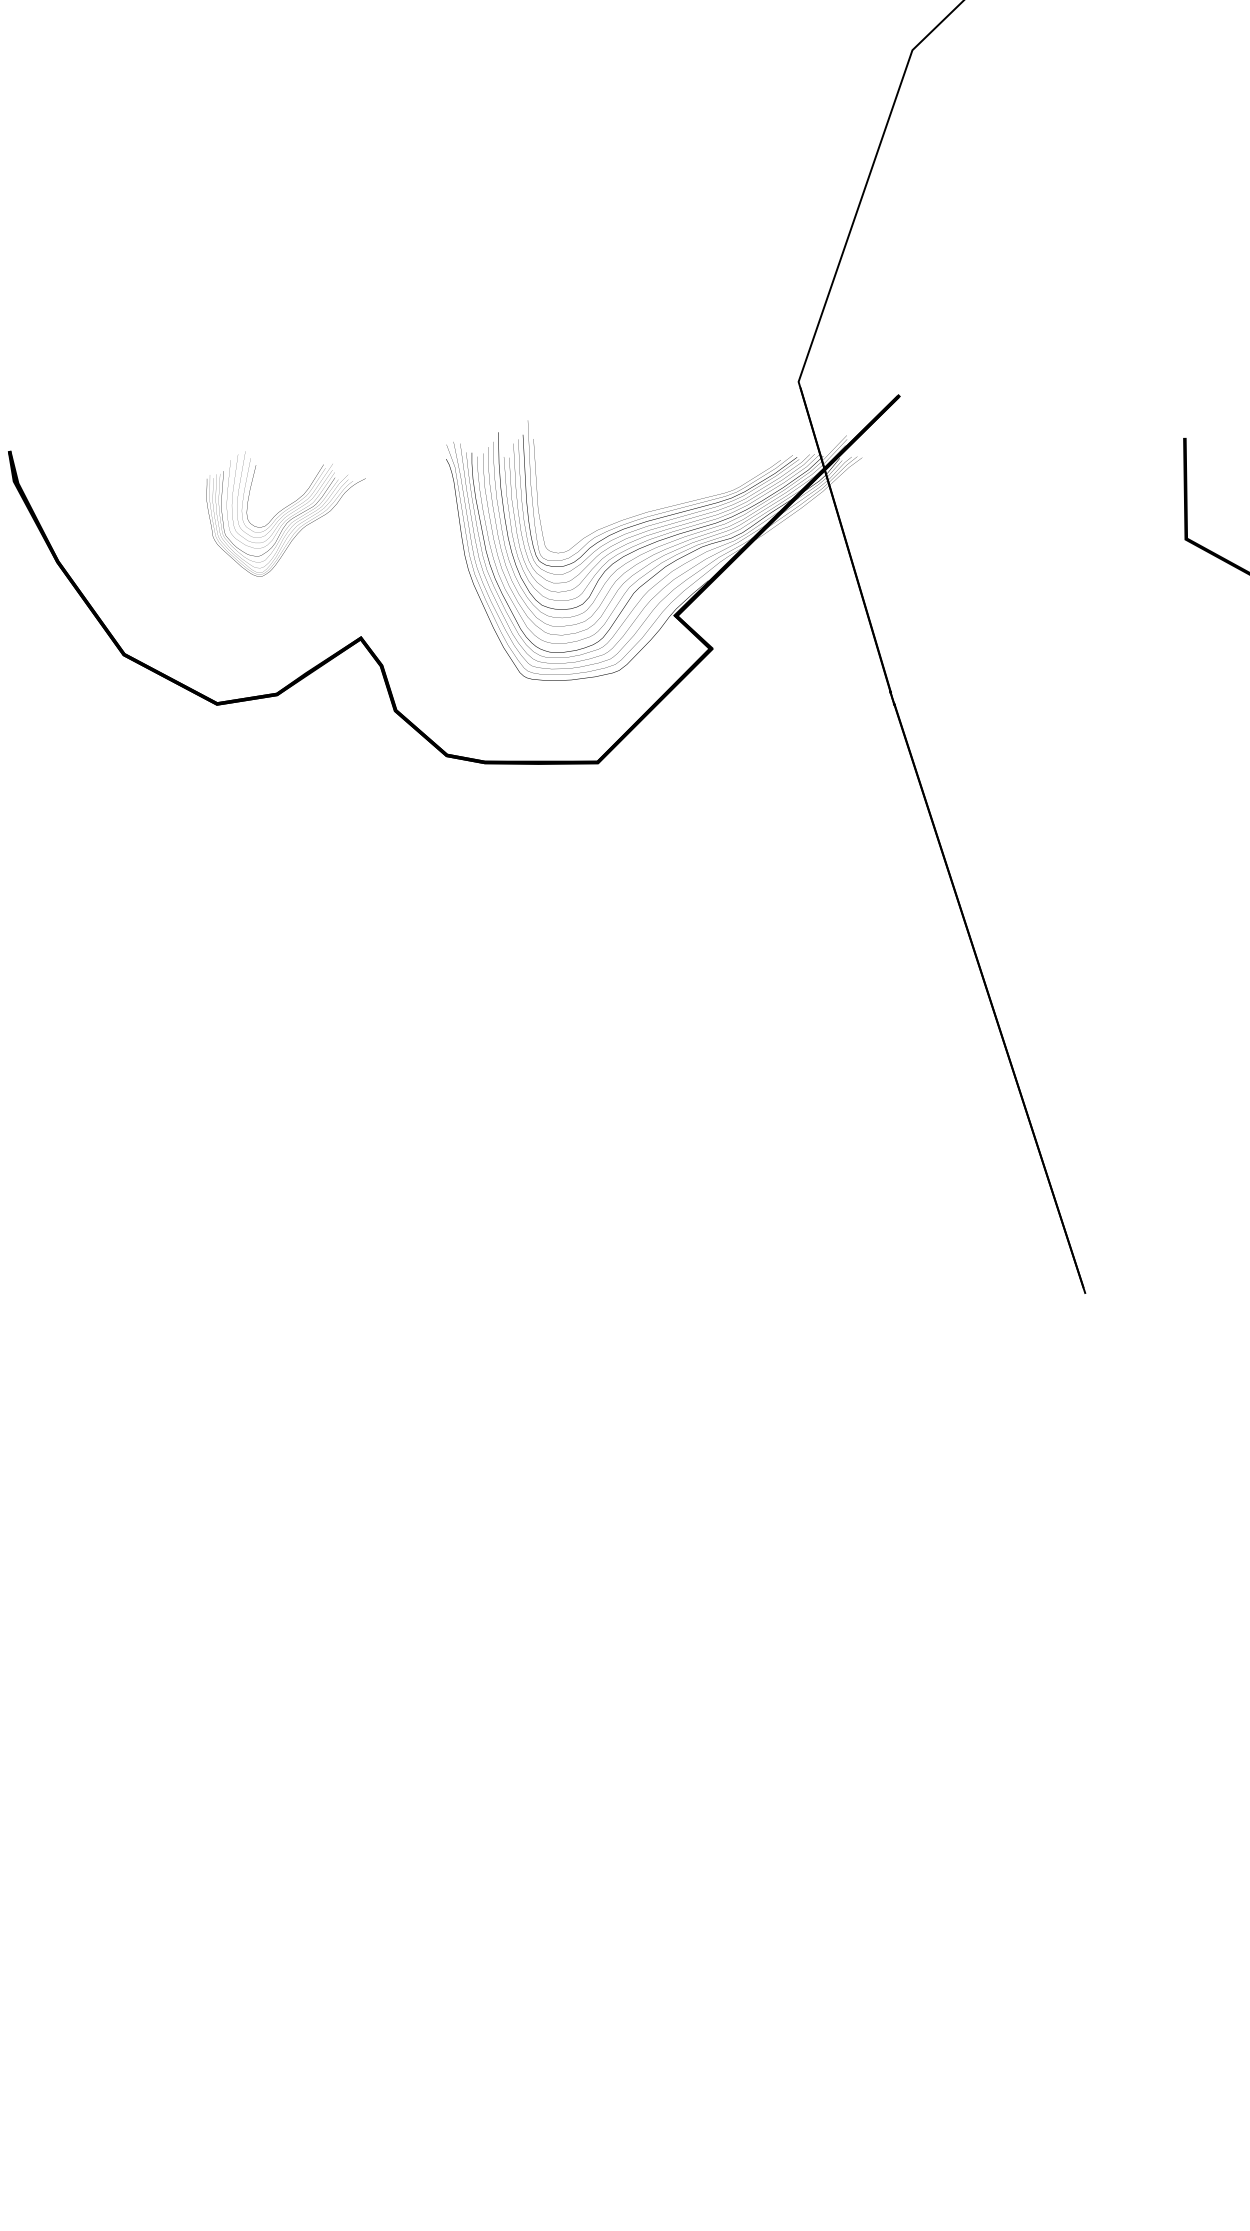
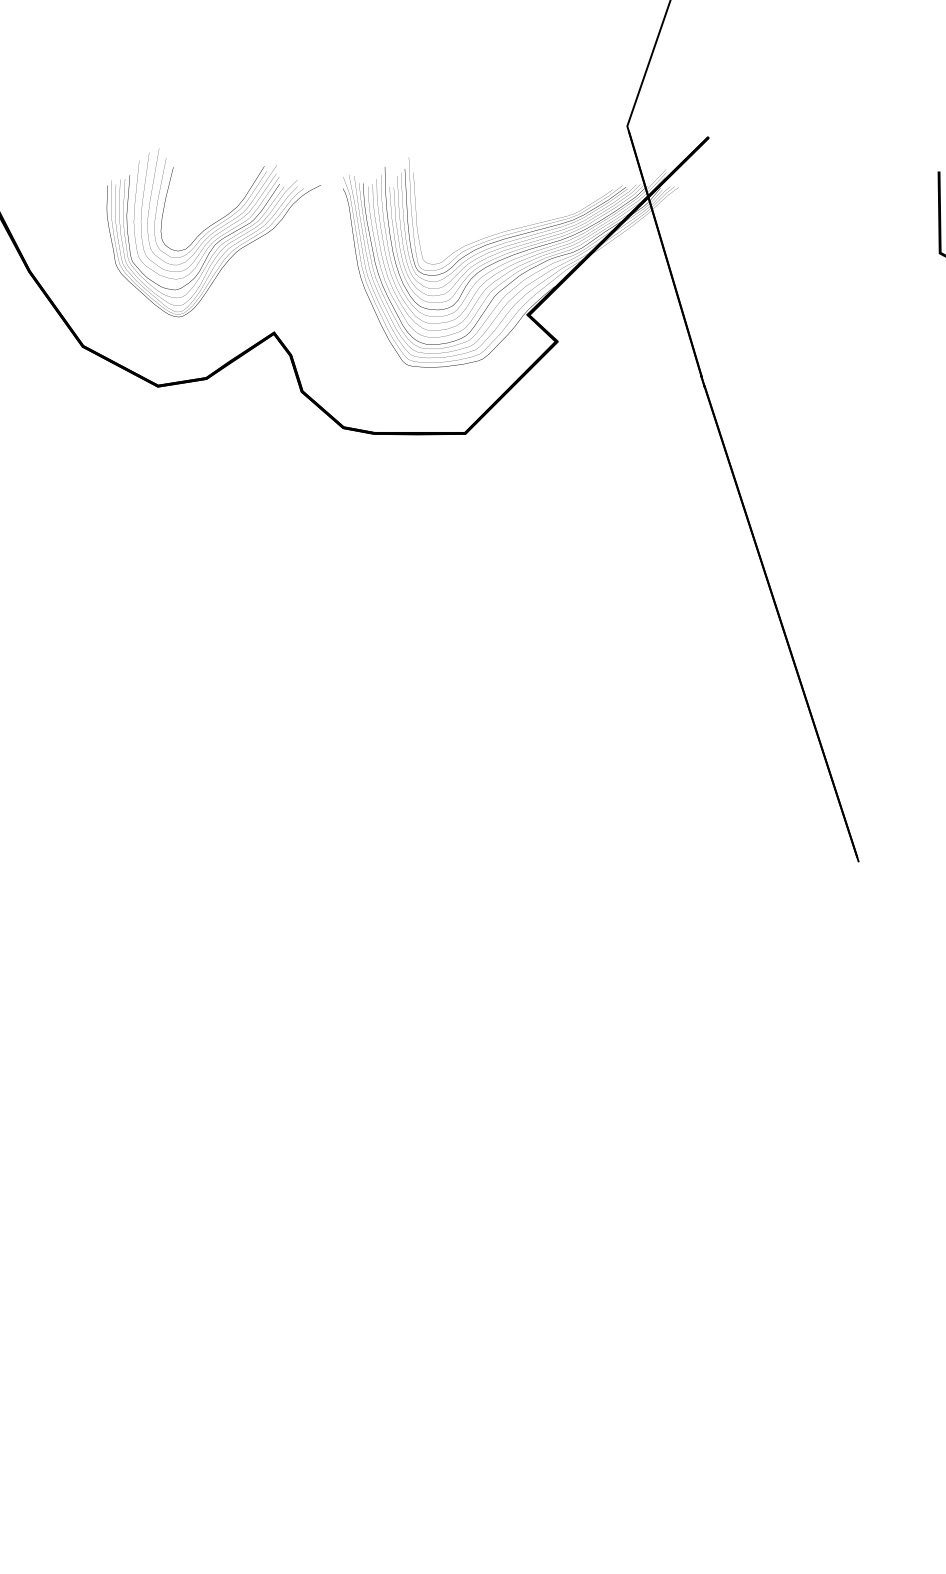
part: (285, 513) -> (213, 232), size x1.67

